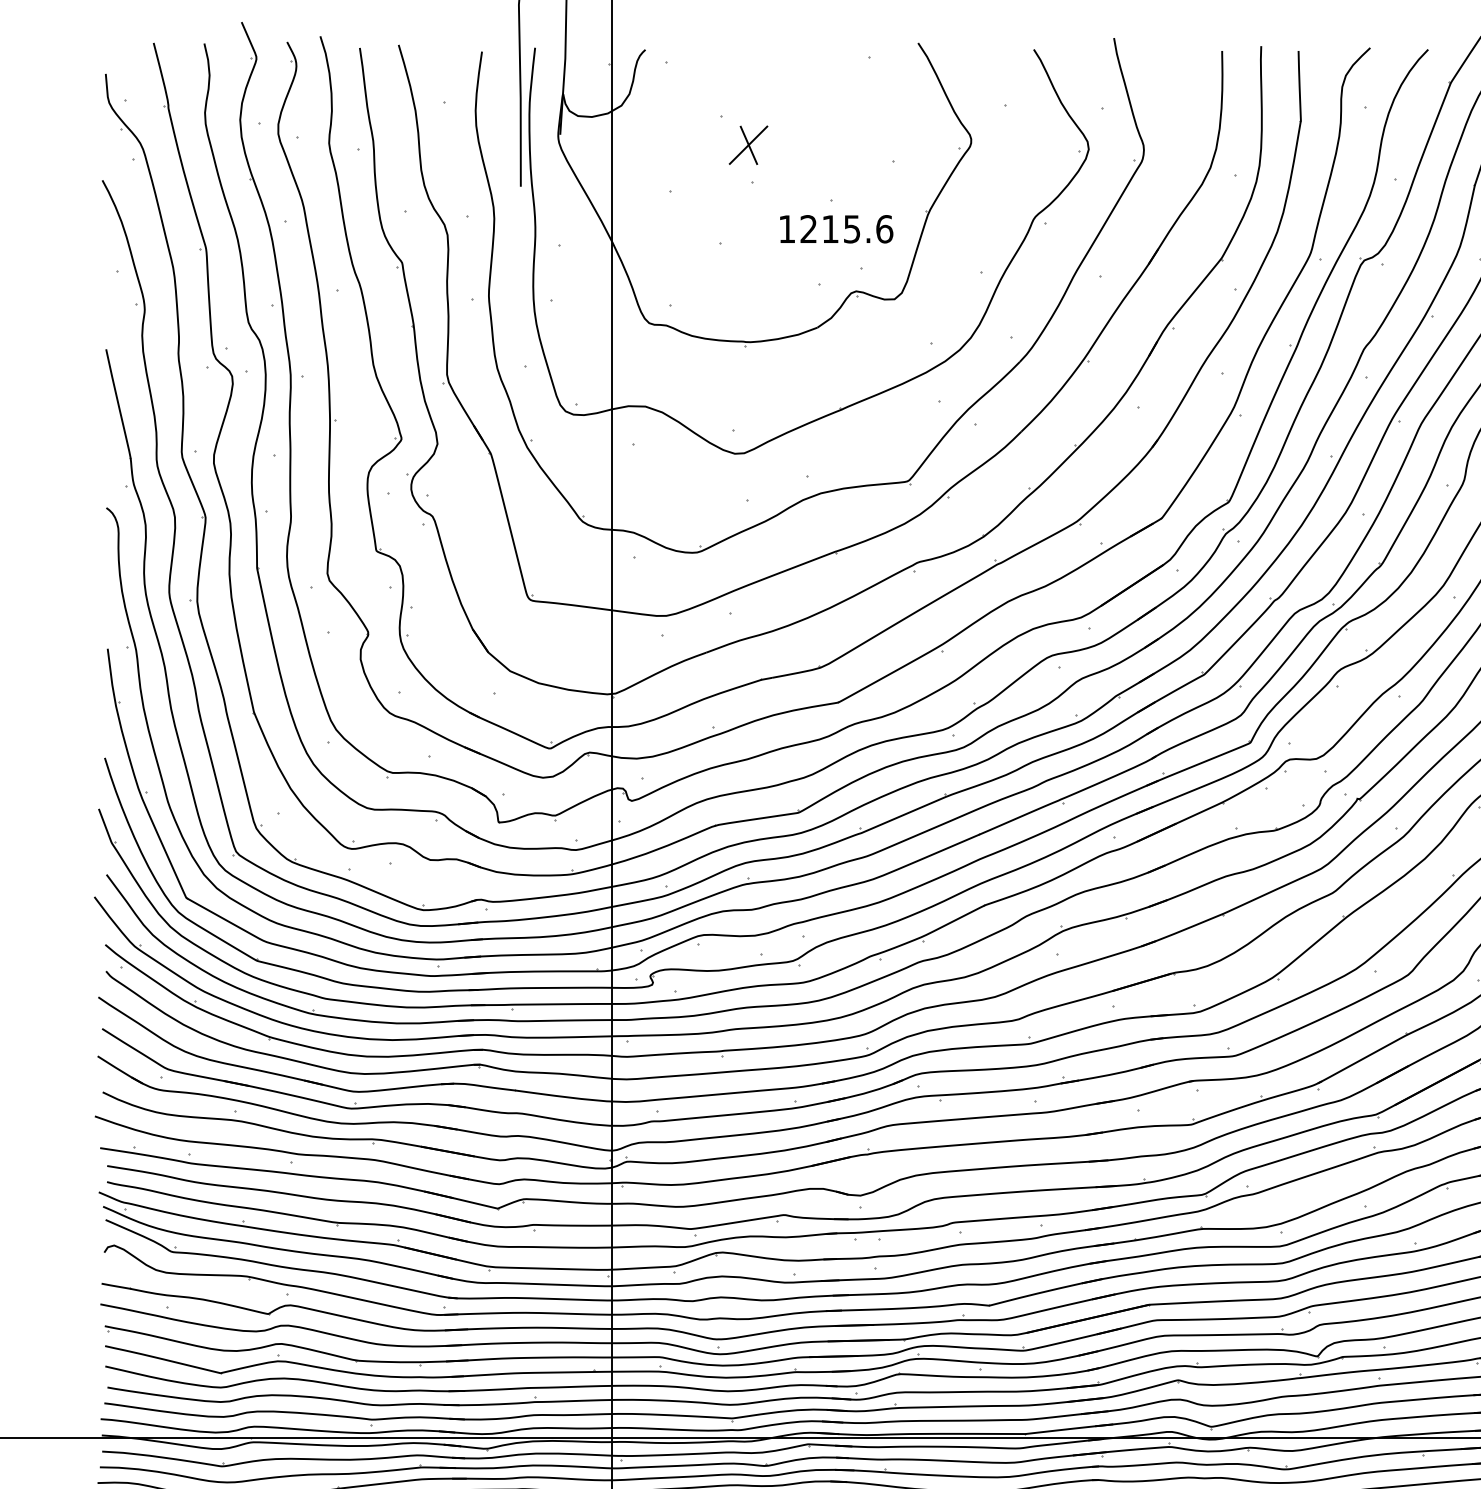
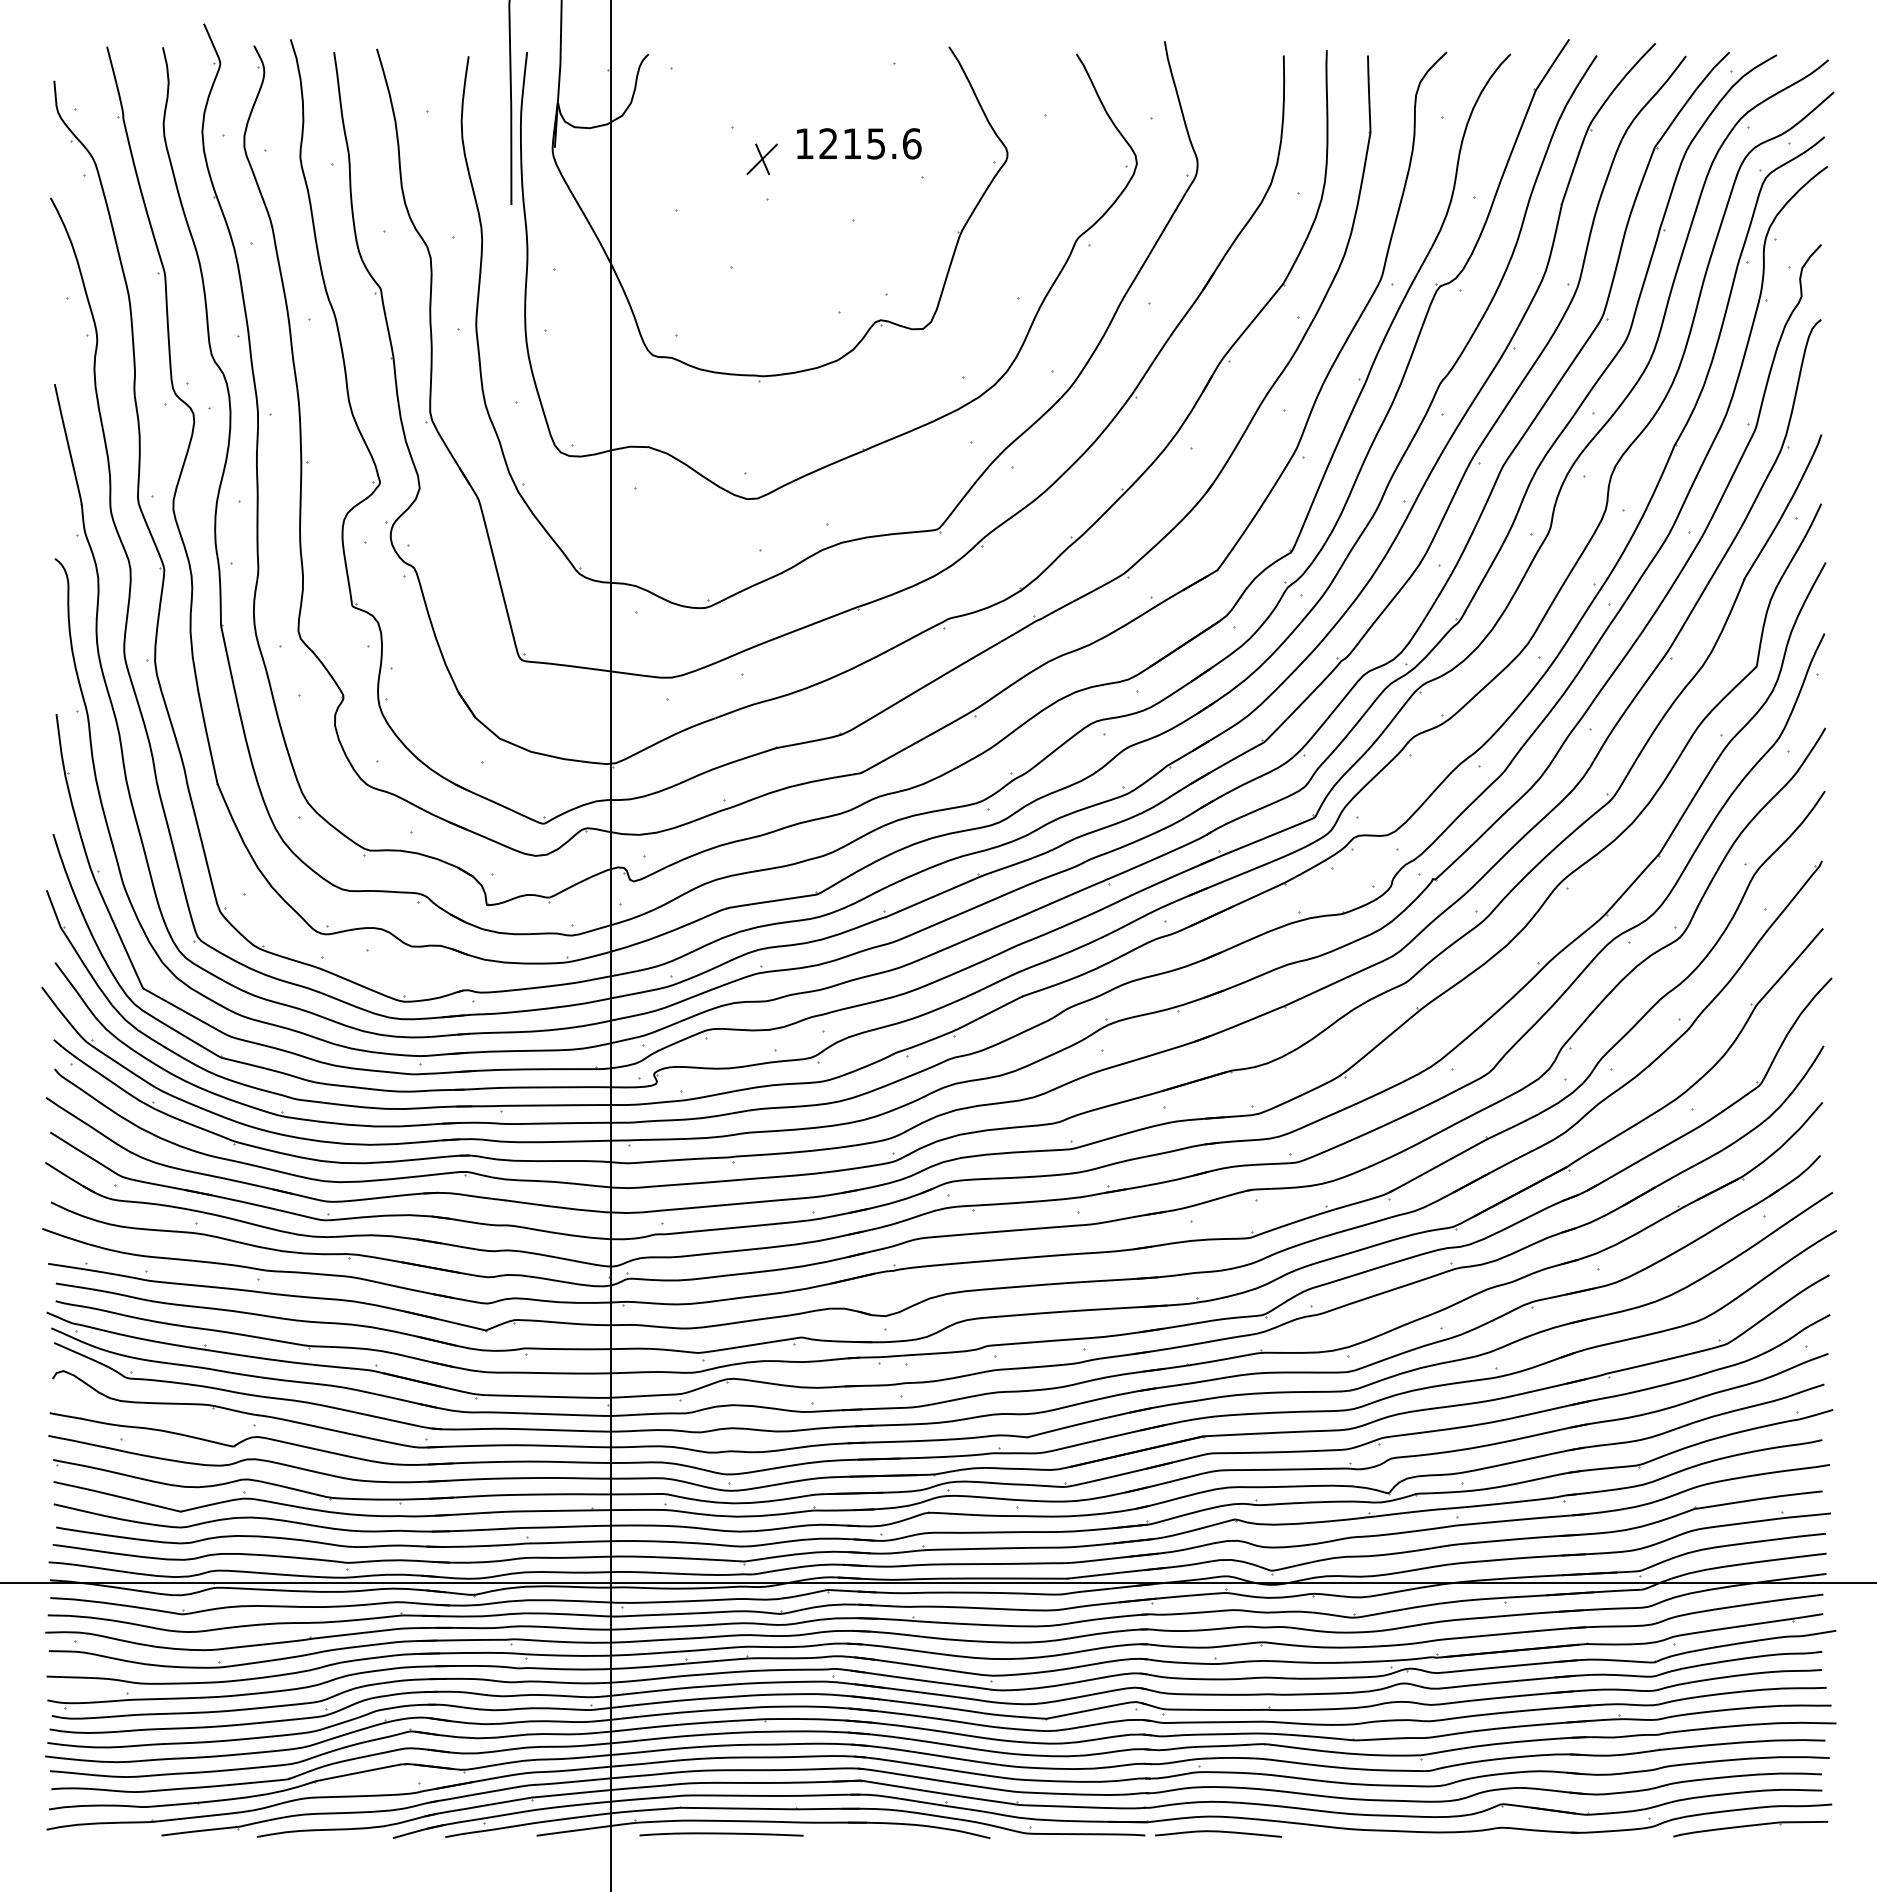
part: (748, 144) -> (762, 158), size x0.71
text: (836, 228) -> (859, 143), moved

